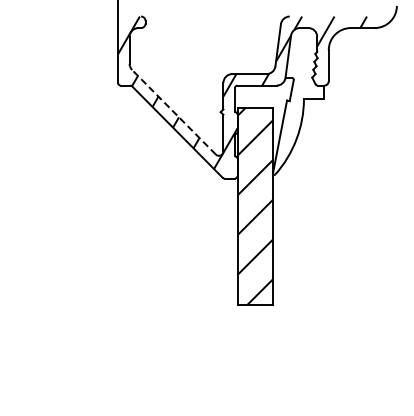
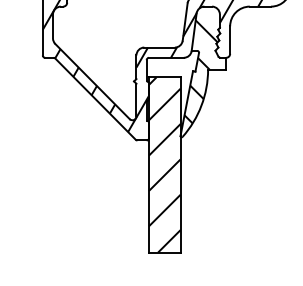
hatch: (295, 101) -> (200, 71), added
line: (173, 111) -> (92, 80), dashed -> solid

